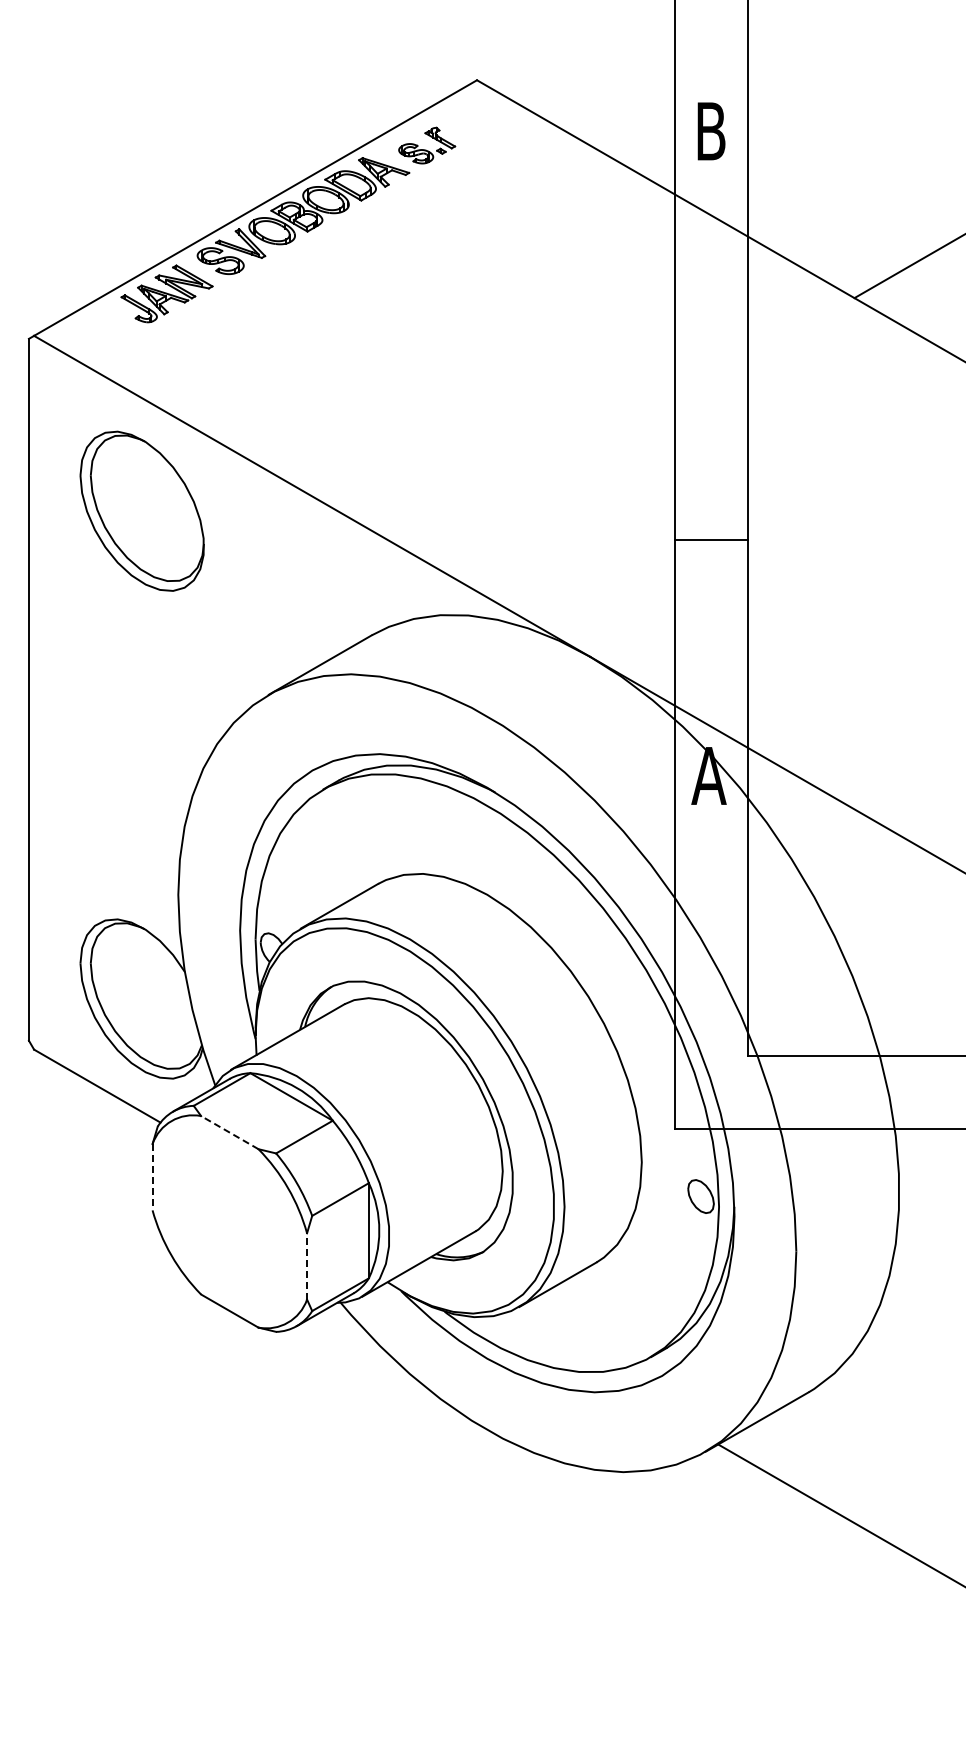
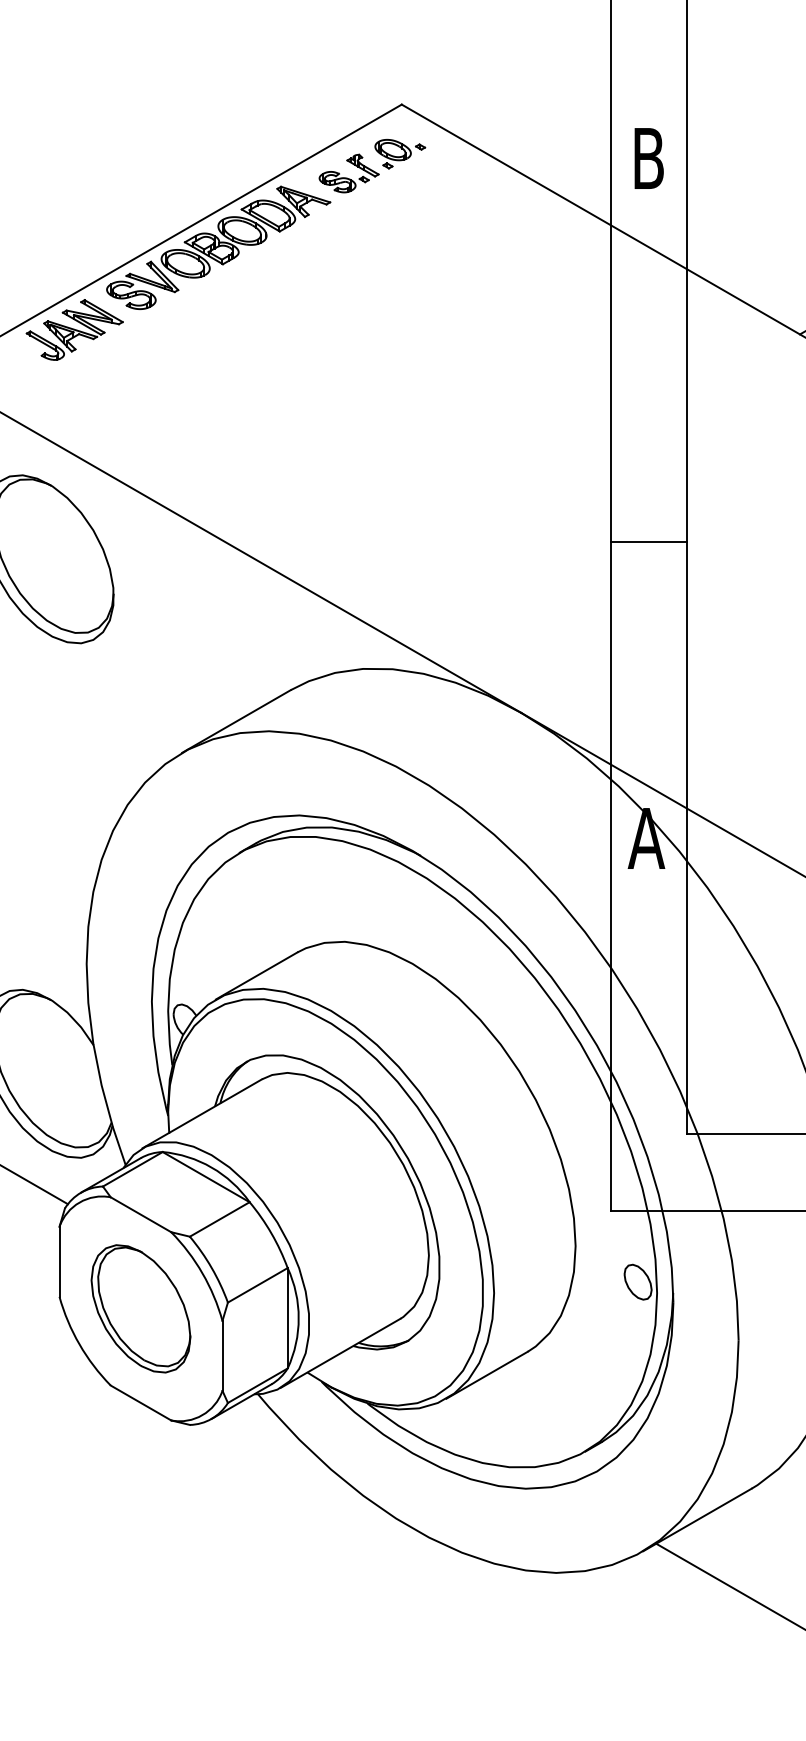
part: (475, 126) -> (400, 153), added
line: (710, 540) -> (648, 542), moved
line: (229, 1132) -> (140, 1214), dashed -> solid
line: (152, 1177) -> (59, 1262), dashed -> solid
part: (229, 1221) -> (140, 1308), added
line: (307, 1265) -> (222, 1354), dashed -> solid

